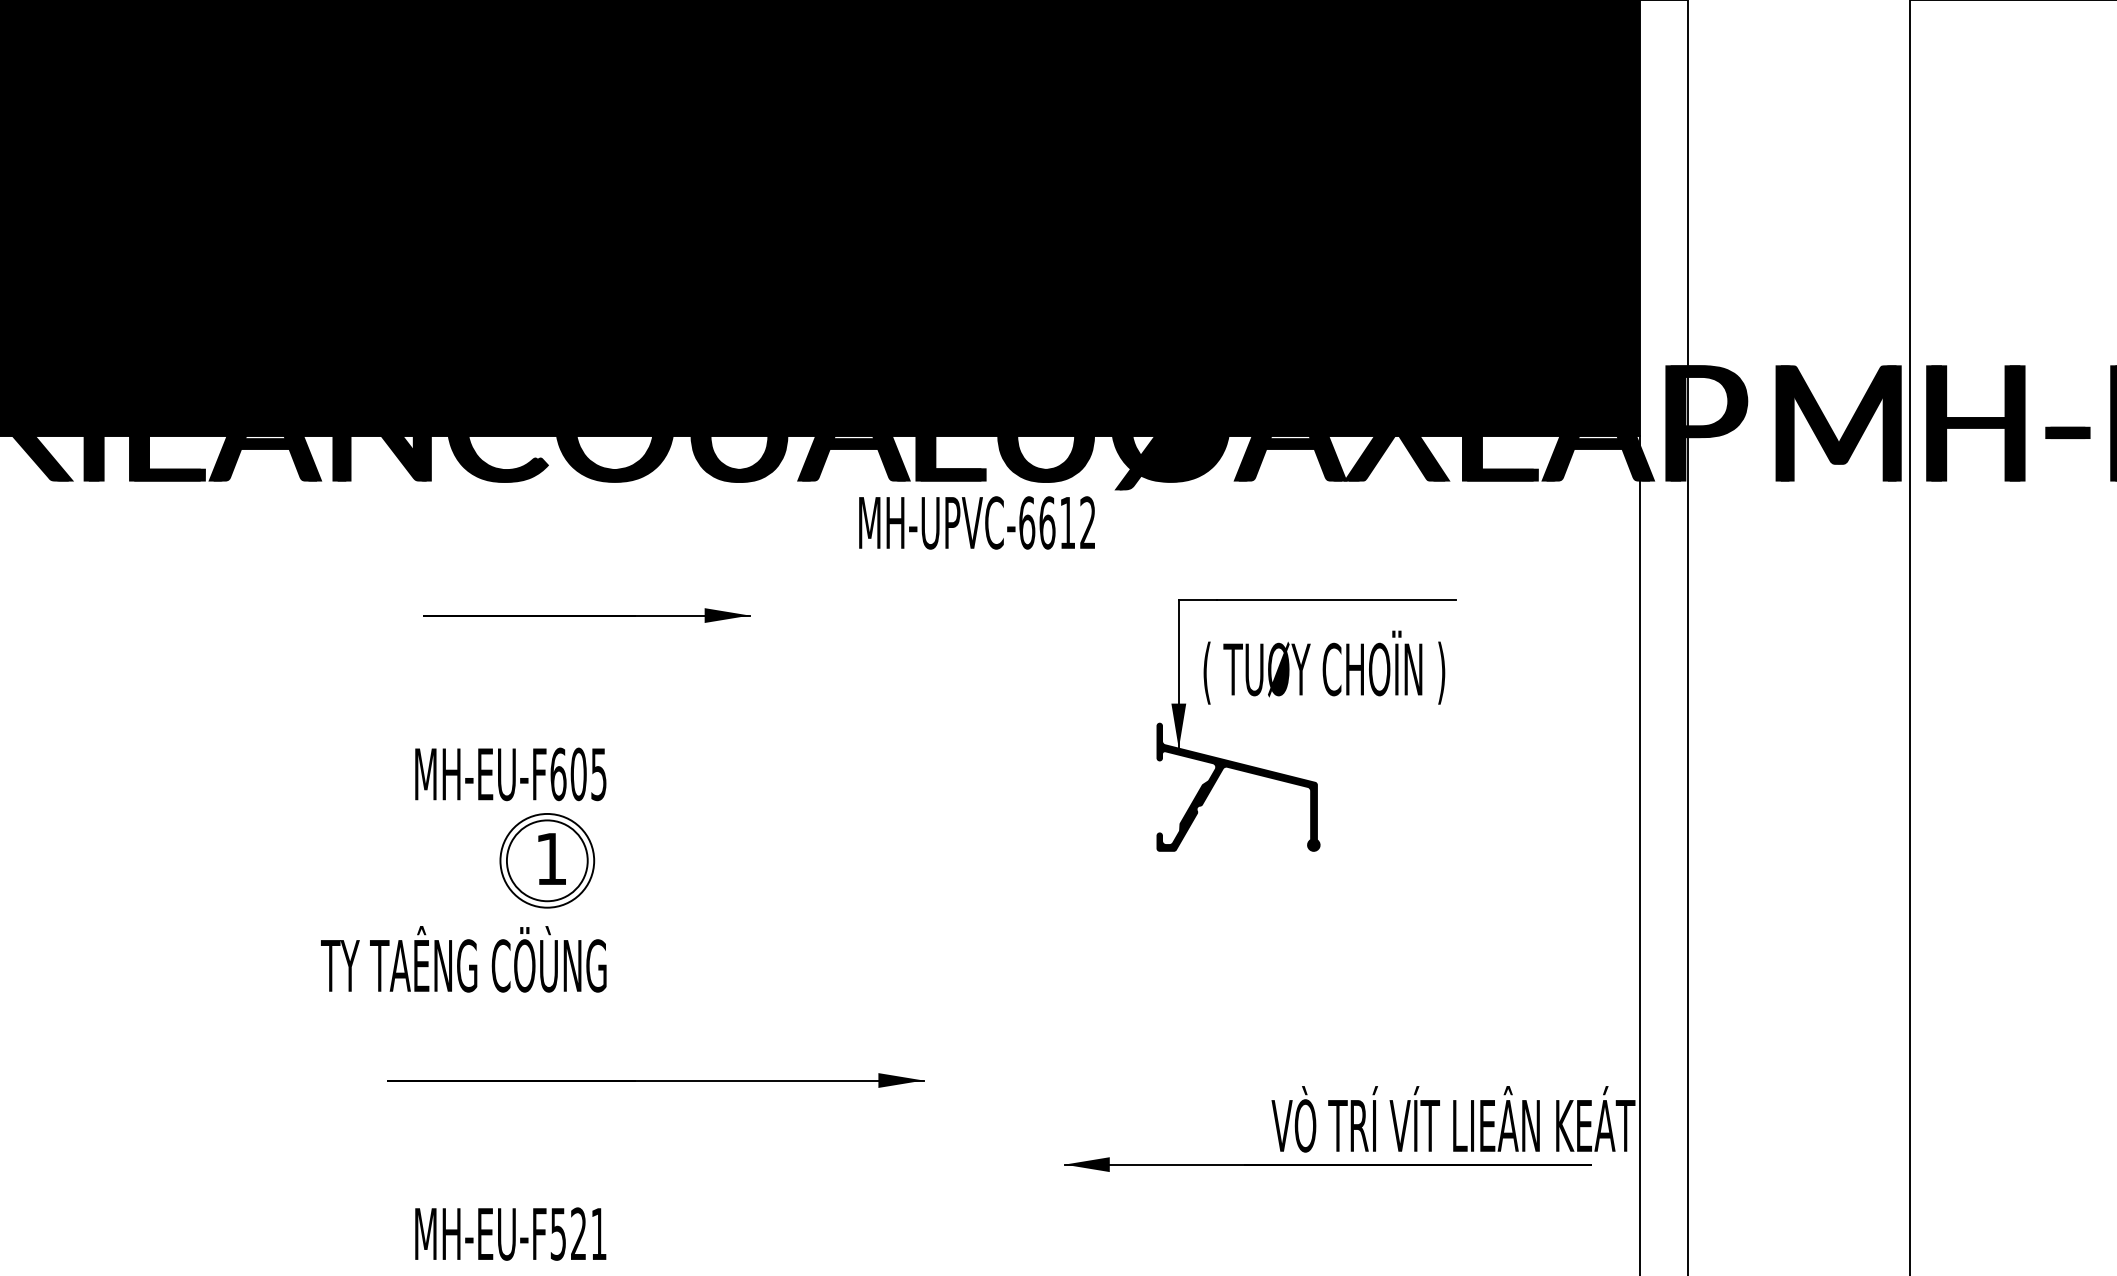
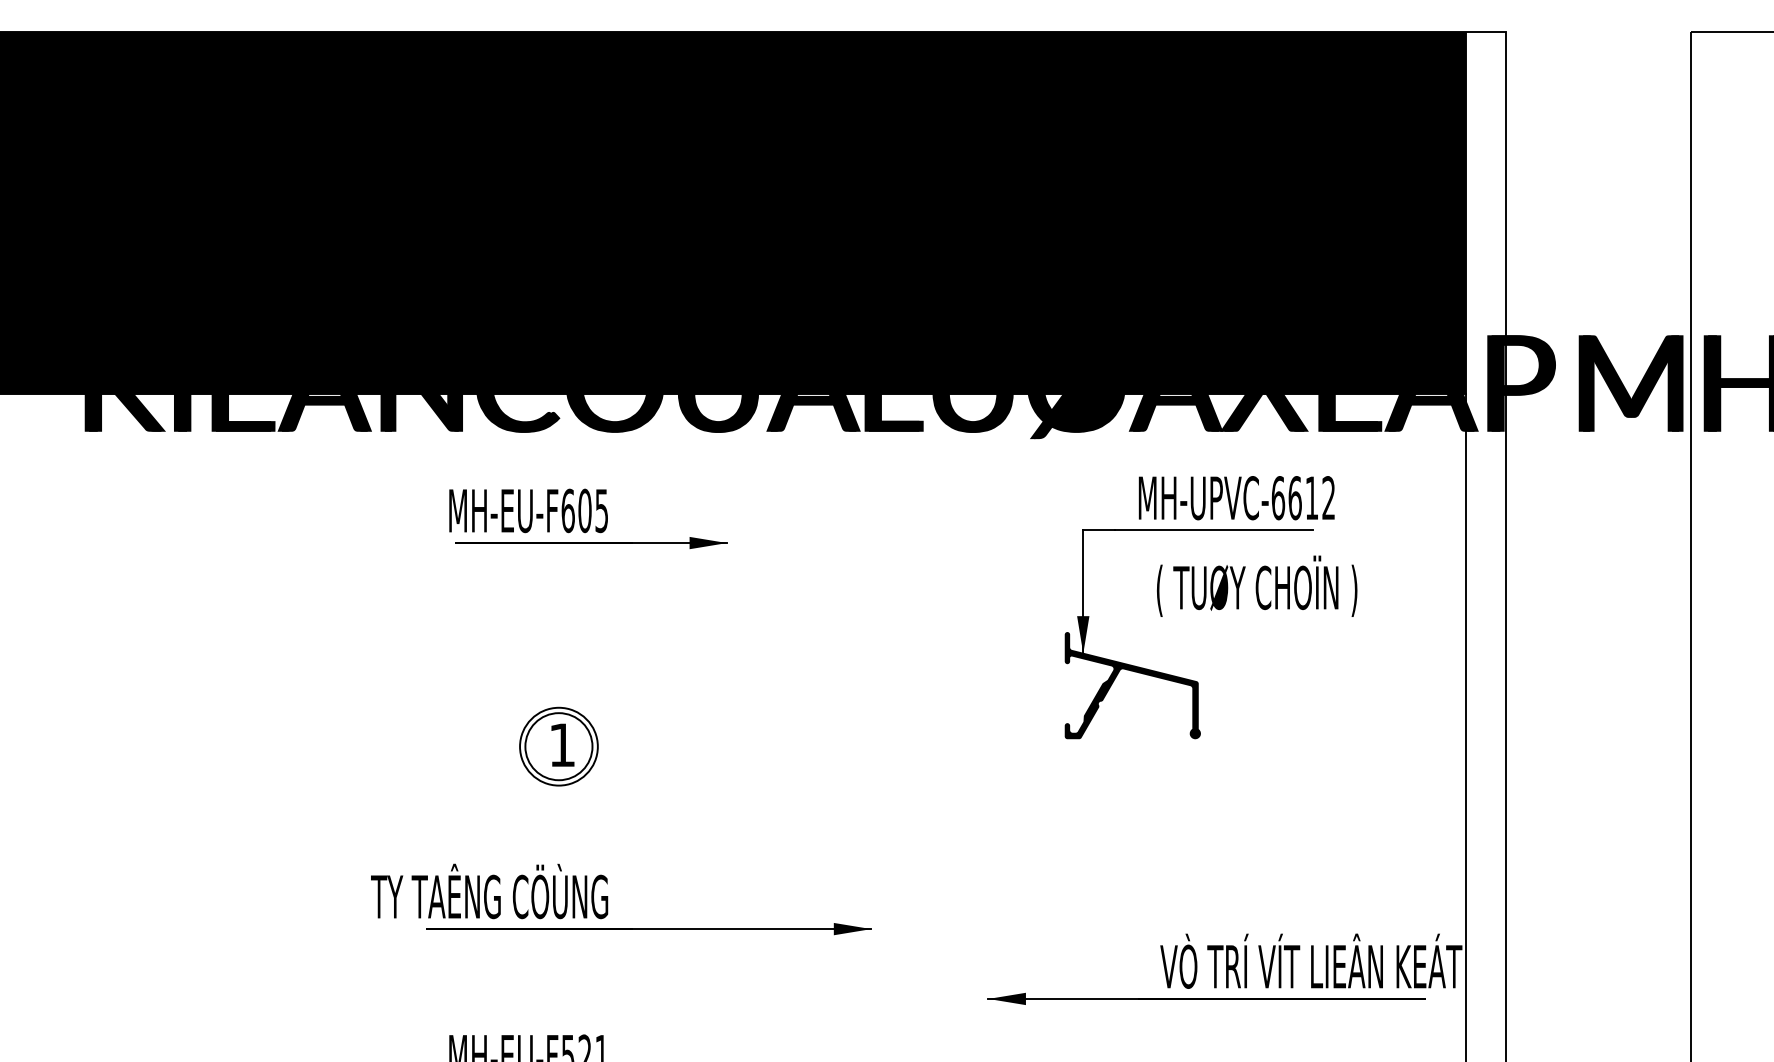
text: (976, 523) -> (1236, 498), moved
text: (1324, 666) -> (1257, 585), moved
text: (510, 773) -> (528, 510), moved
text: (463, 959) -> (489, 891), moved

